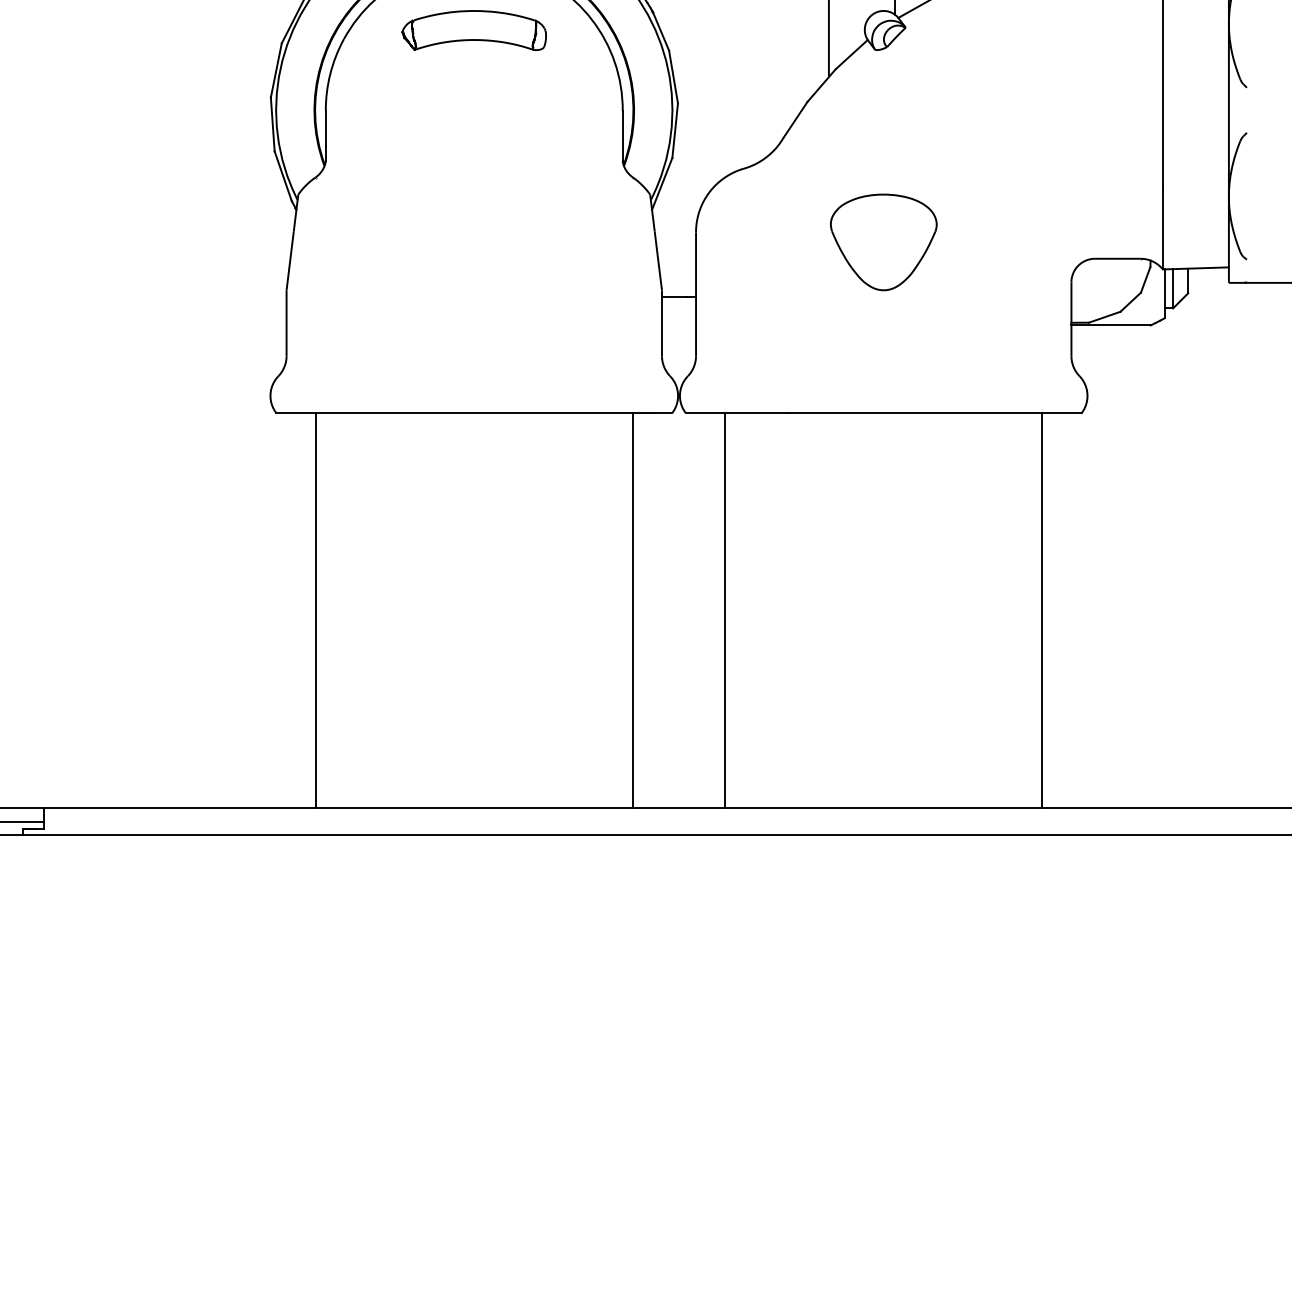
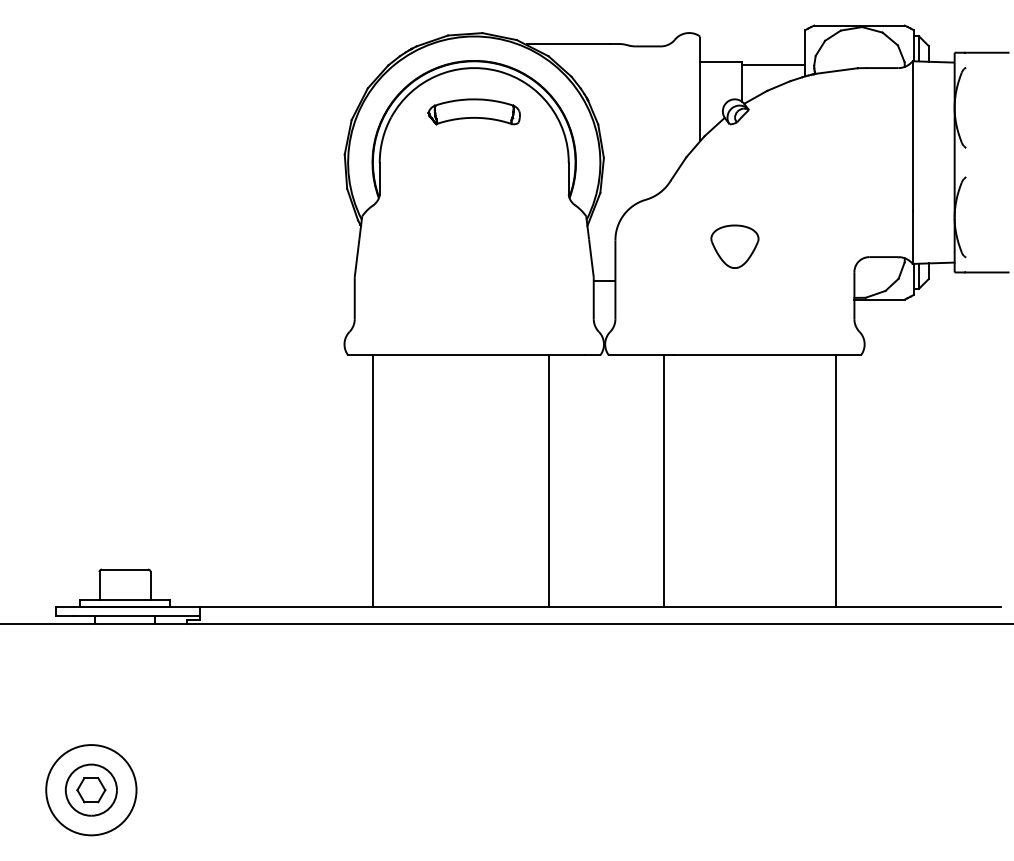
part: (883, 242) -> (734, 246), size x0.7
line: (633, 609) -> (549, 480), moved
line: (726, 609) -> (664, 480), moved

